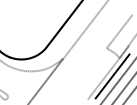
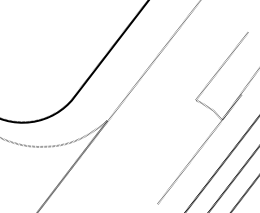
line: (112, 76) -> (207, 157), removed

